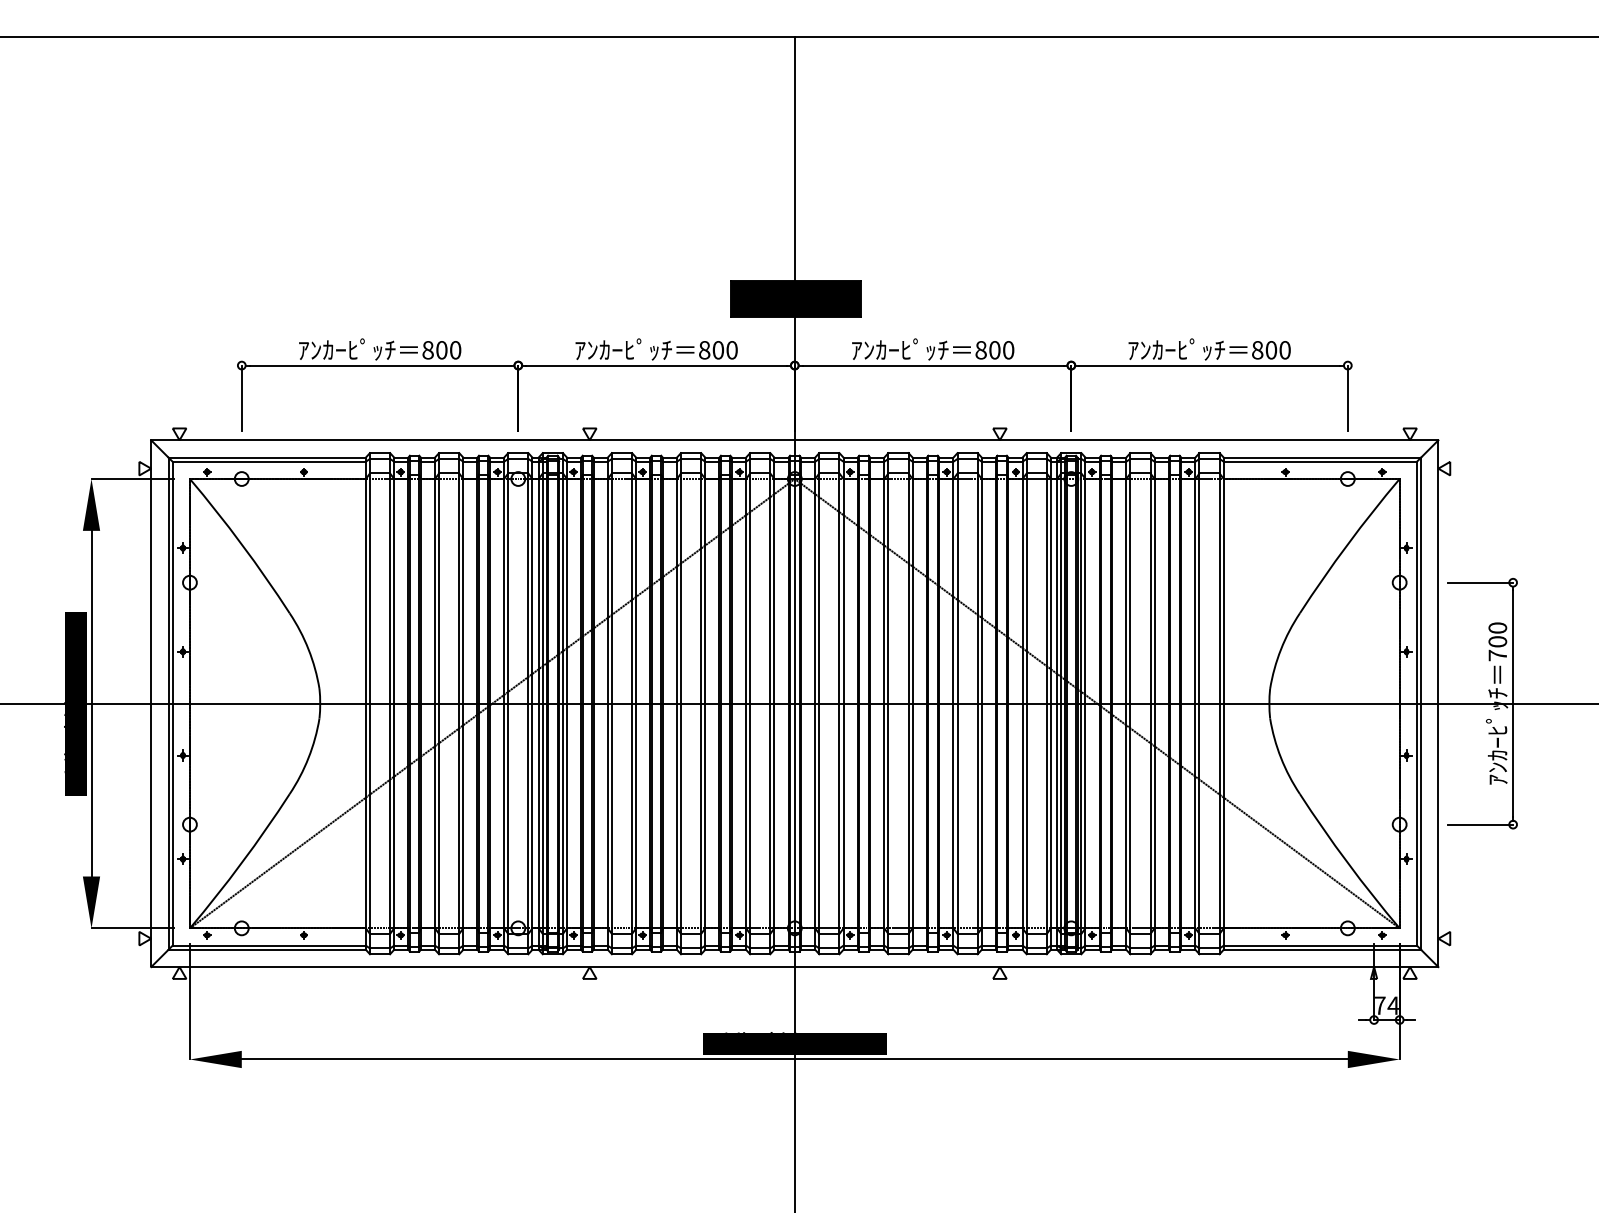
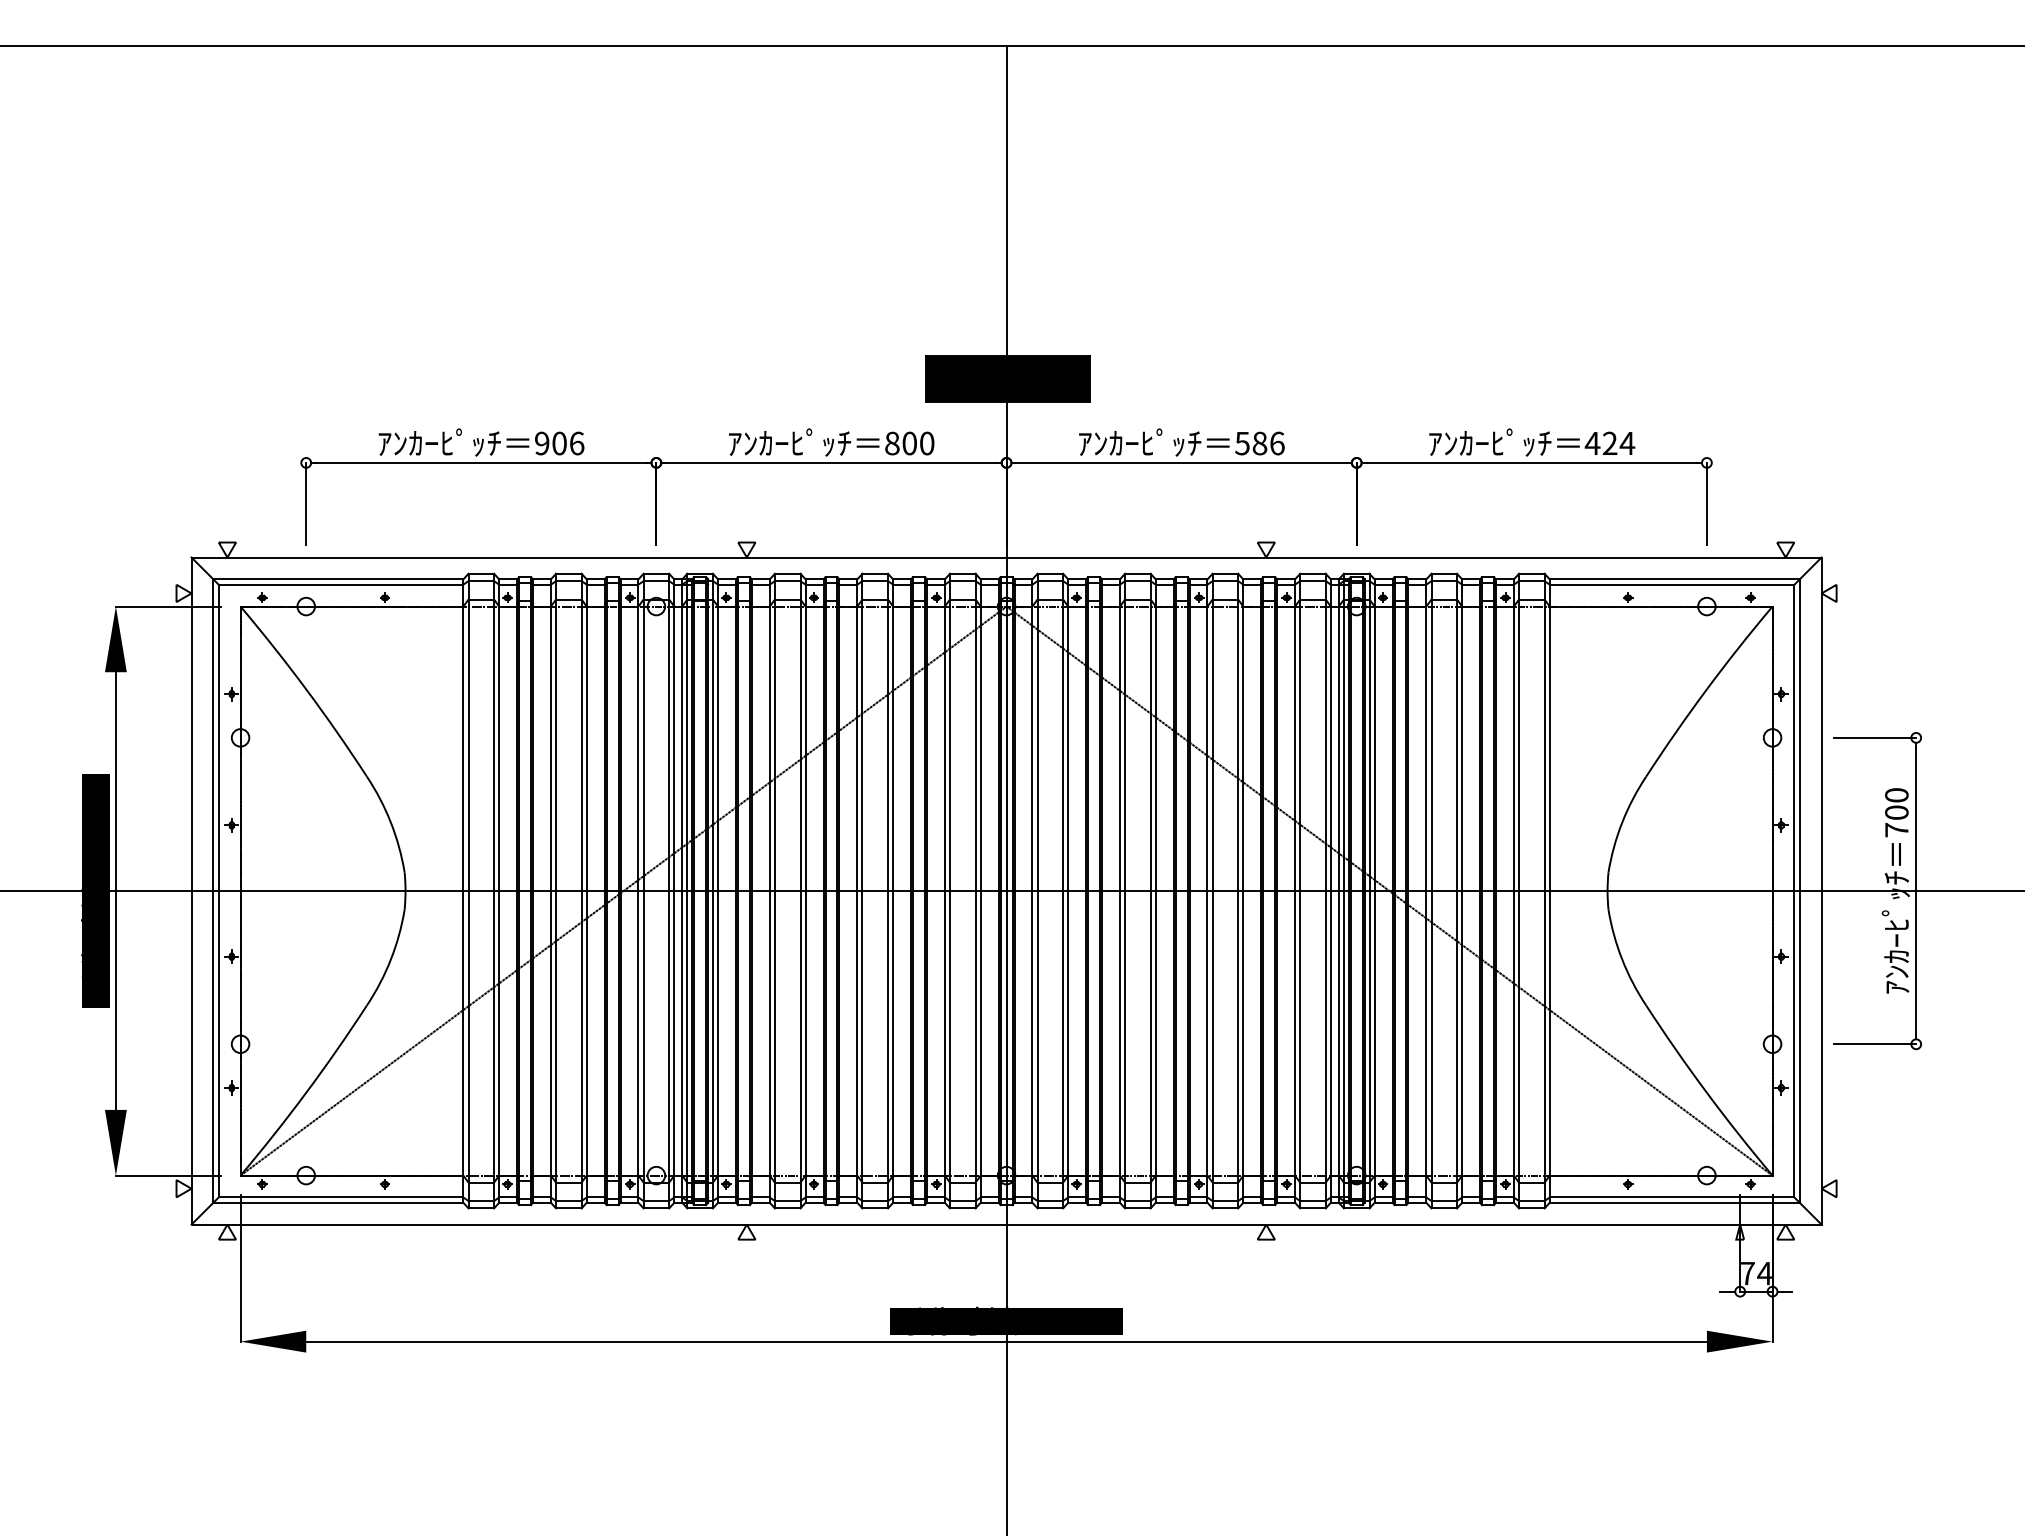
text: (441, 350) -> (559, 443), 800 -> 906
text: (994, 350) -> (1259, 443), 800 -> 586
text: (1271, 350) -> (1610, 443), 800 -> 424

